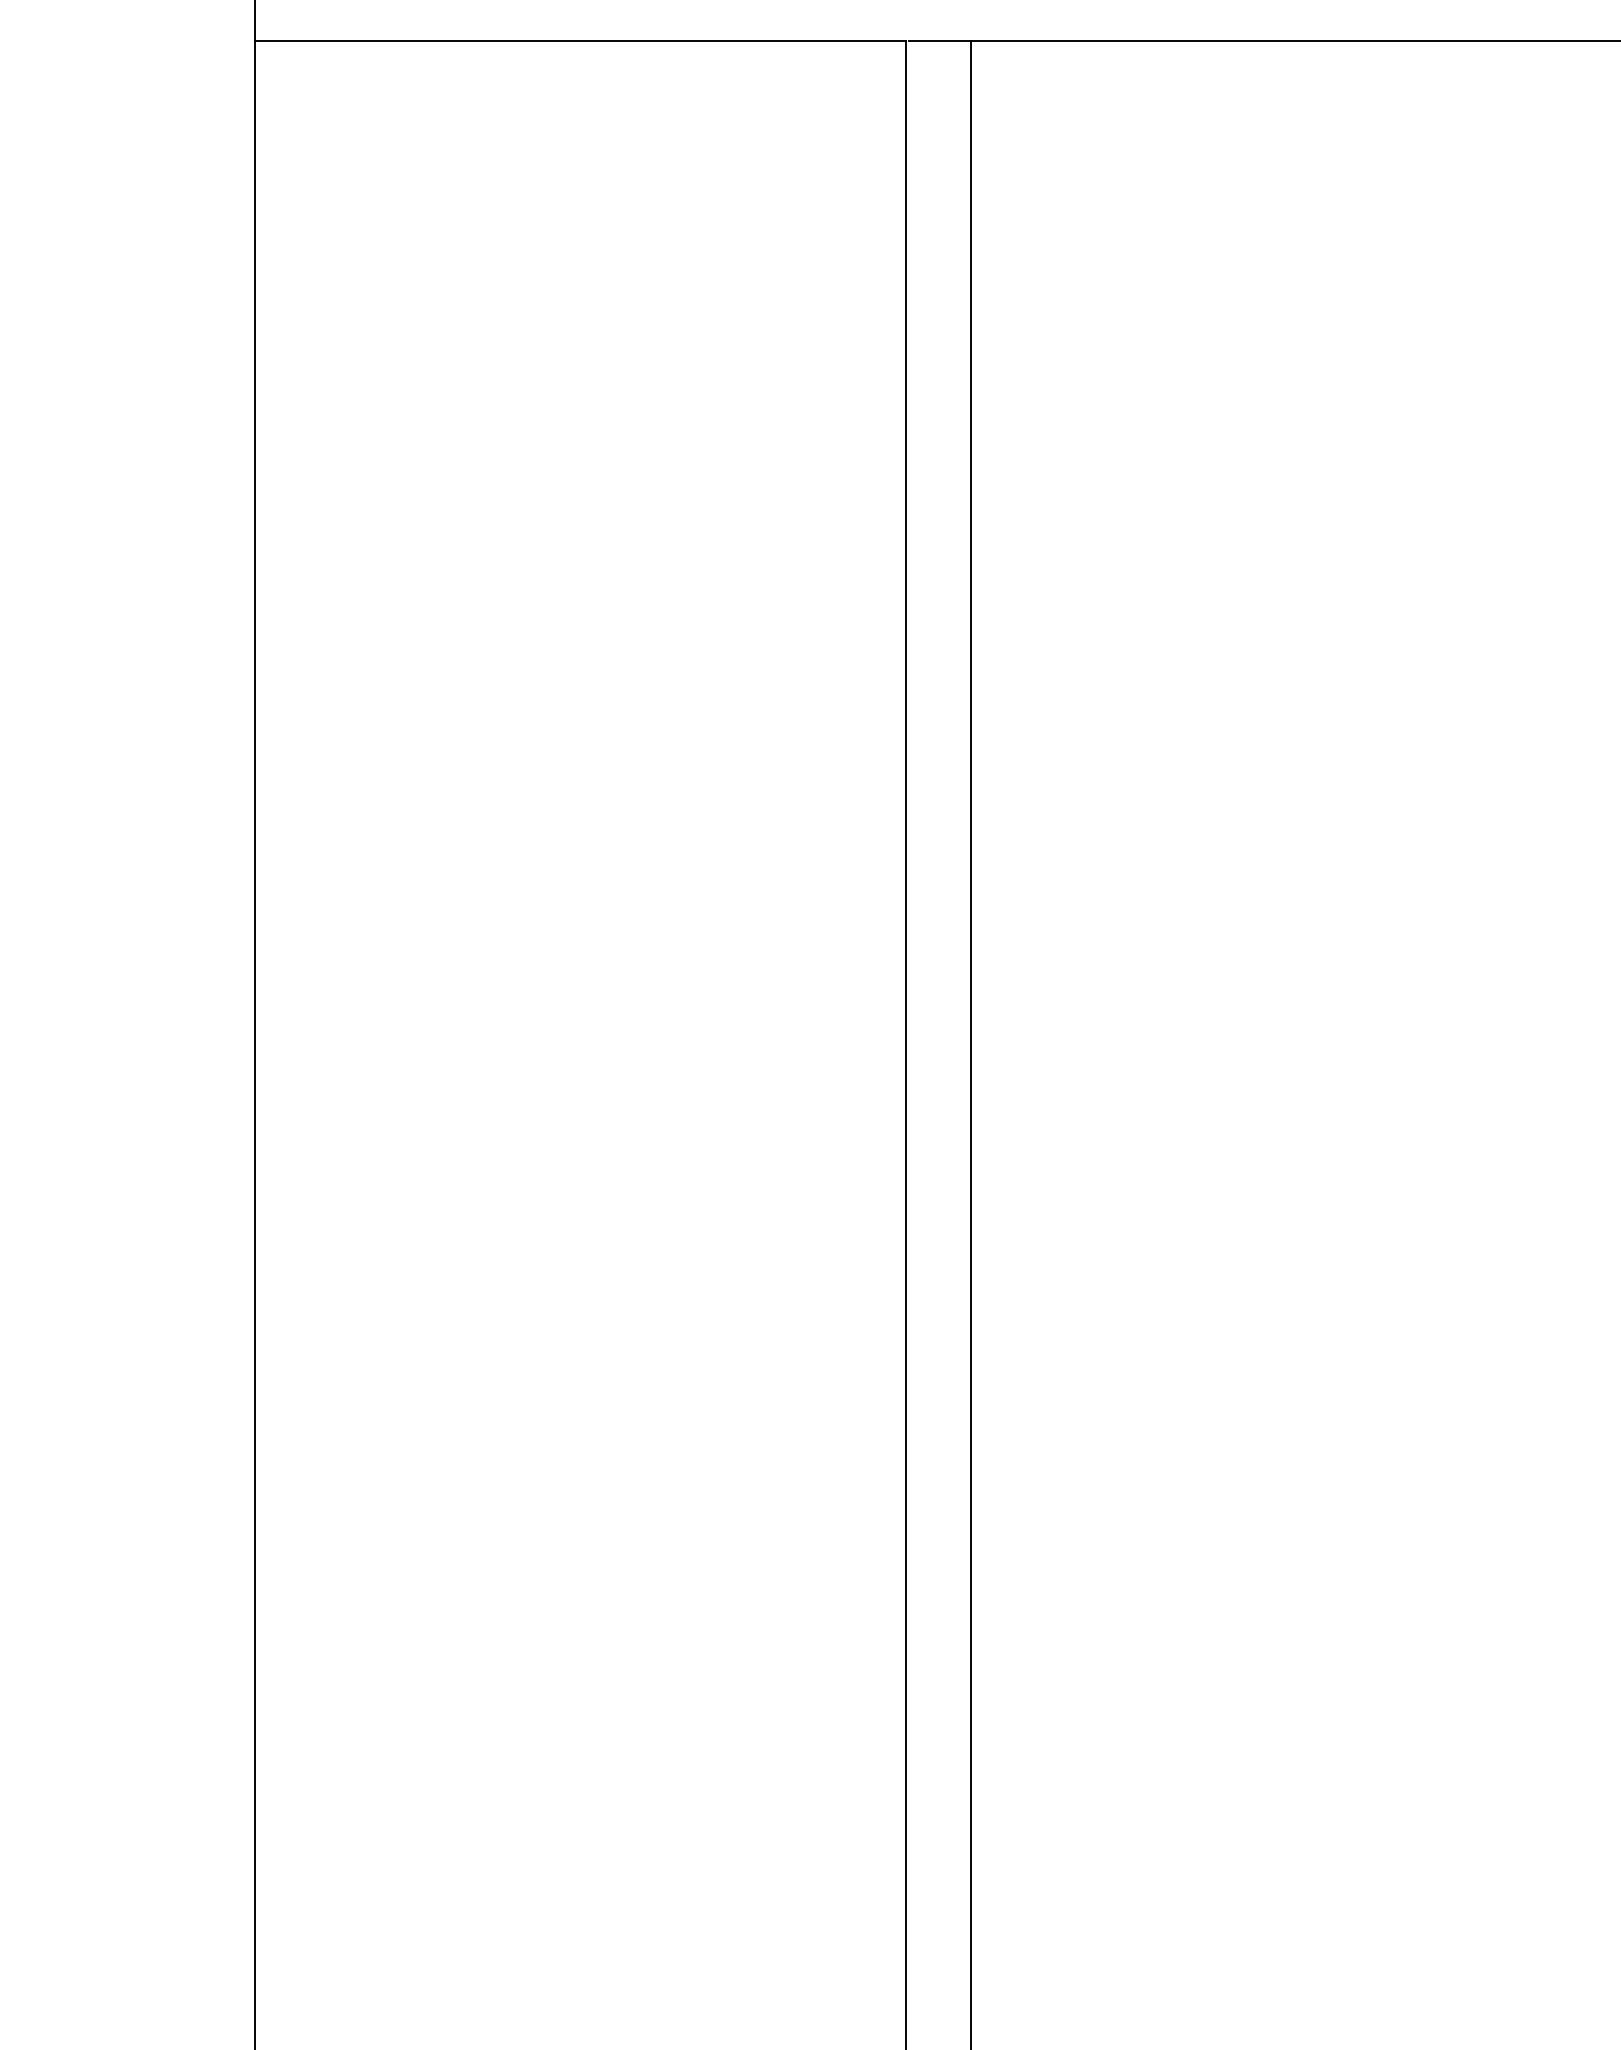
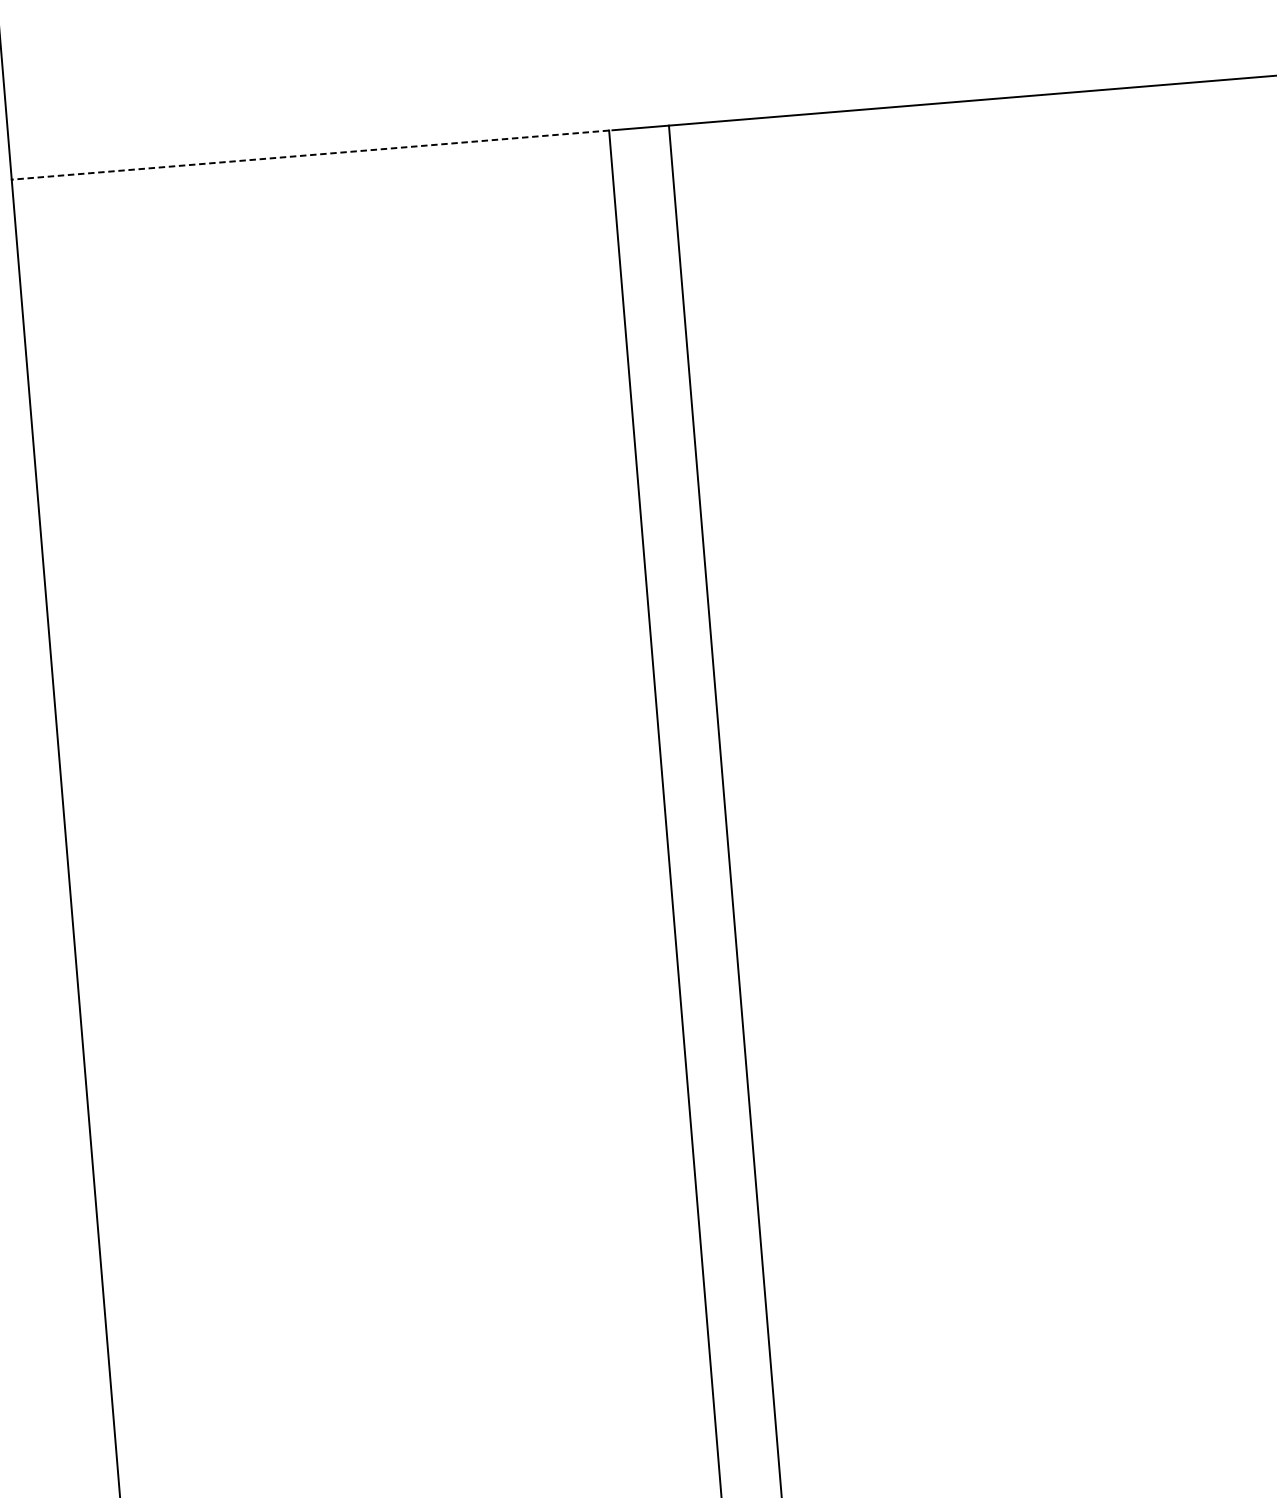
line: (580, 41) -> (310, 155), solid -> dashed

